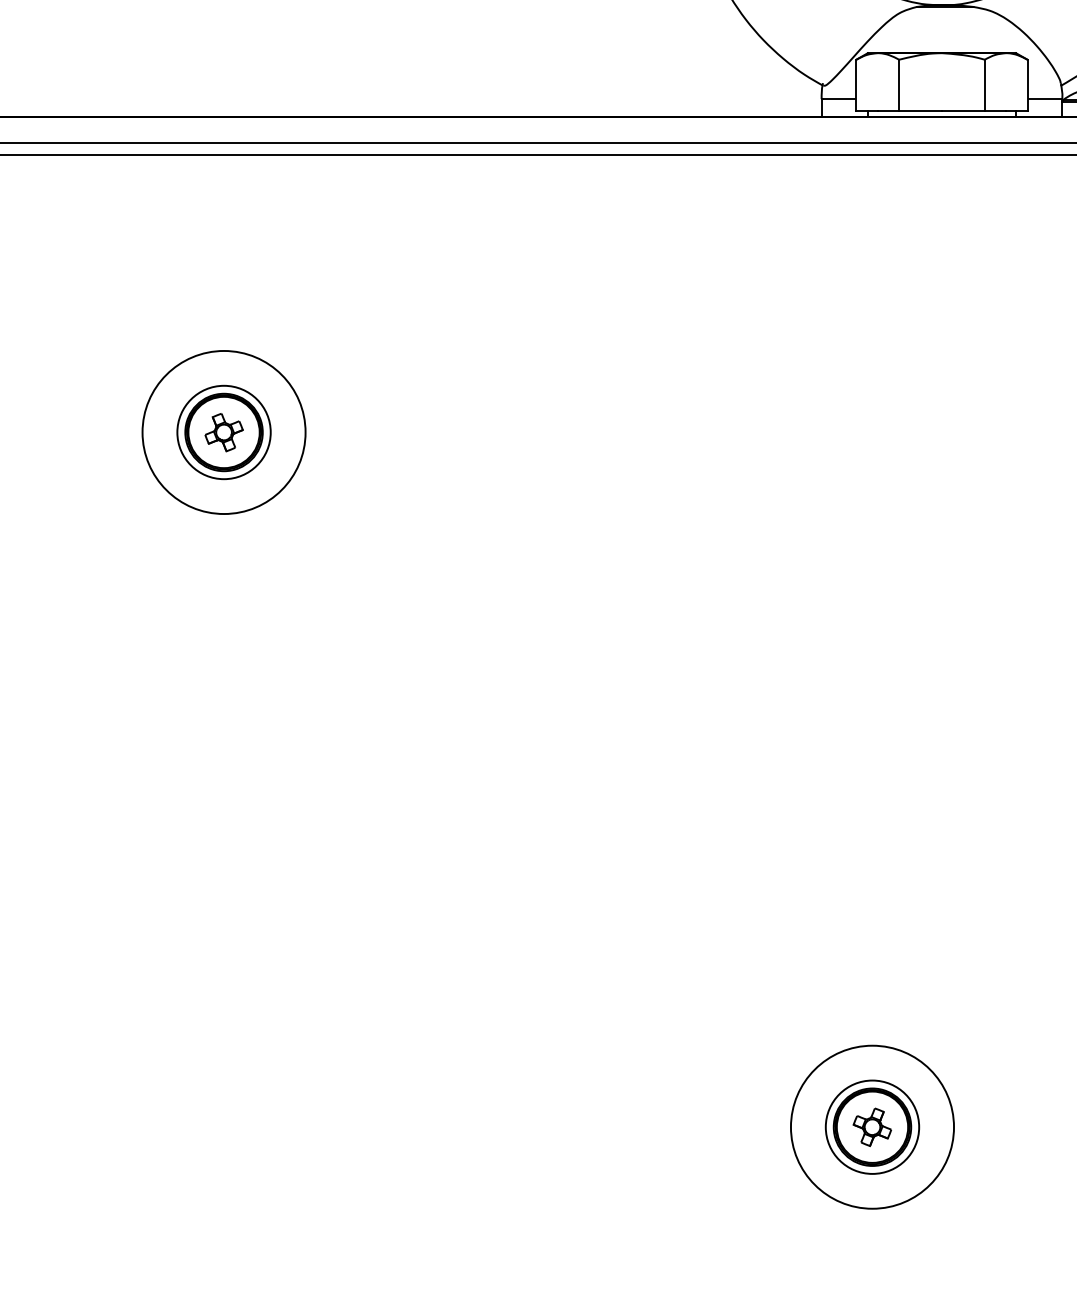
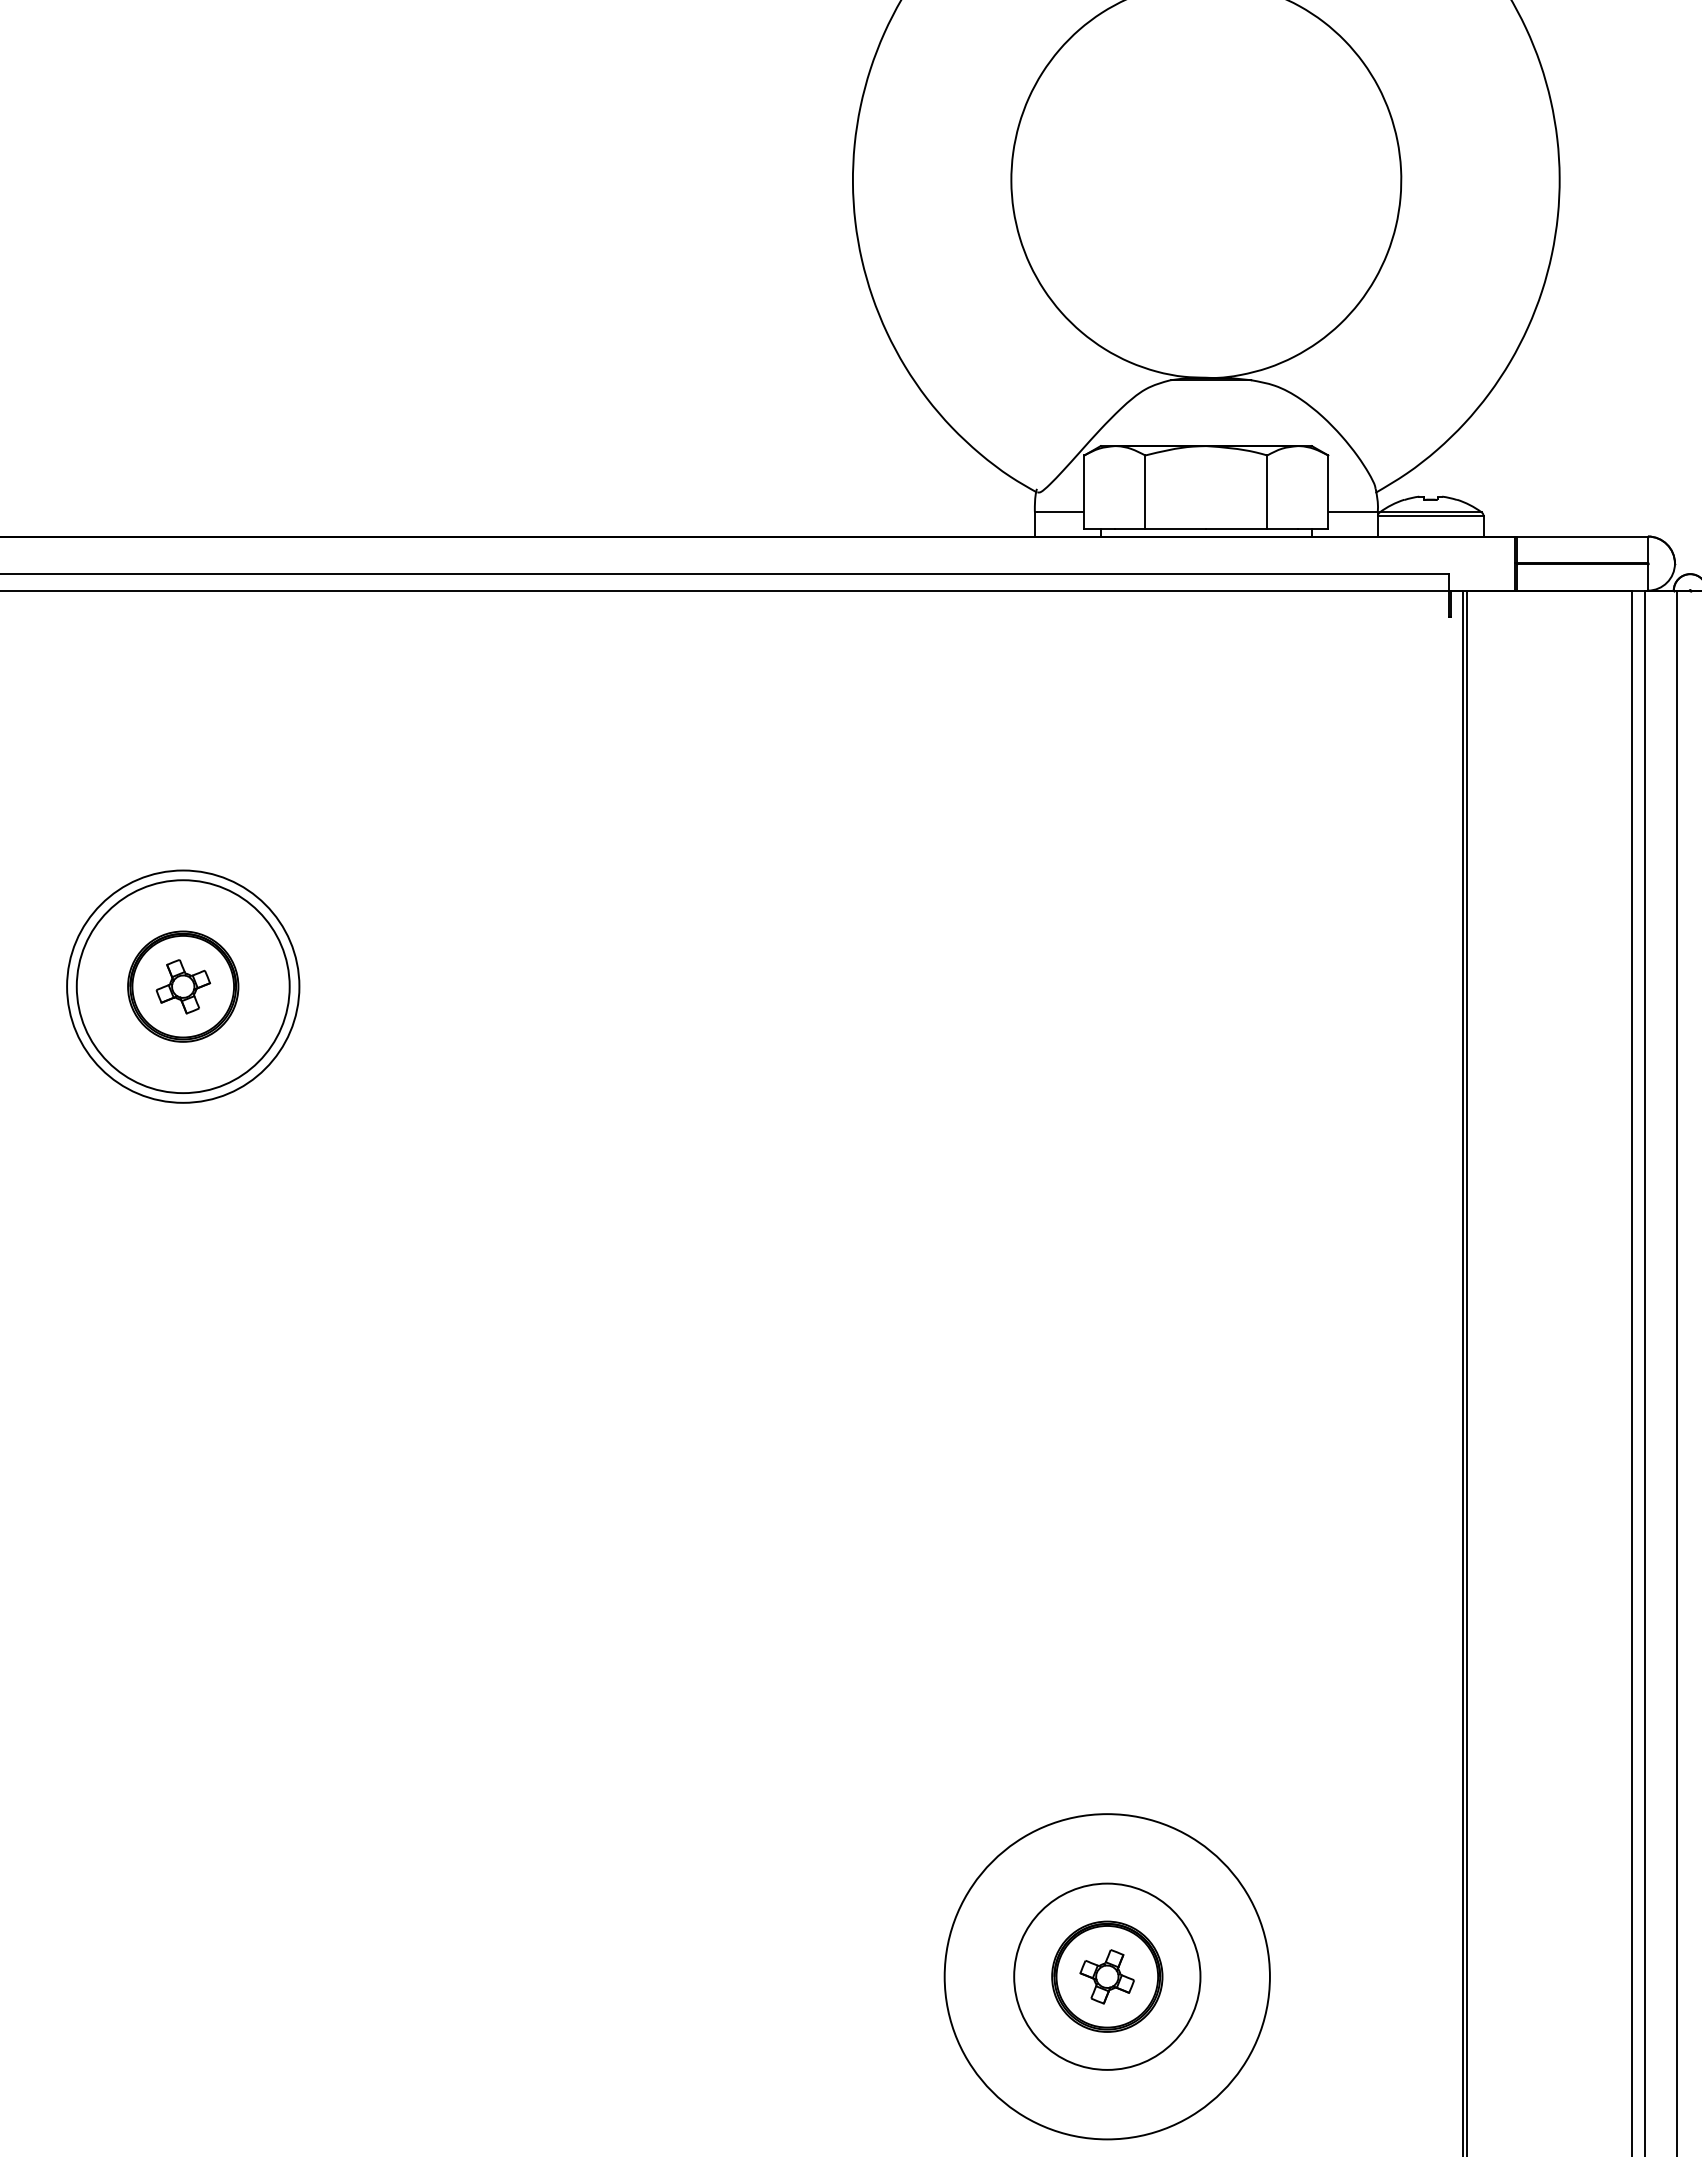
circle: (223, 432) -> (182, 986), size x1.6
circle: (871, 1127) -> (1106, 1976), size x1.4
circle: (872, 1127) -> (1107, 1976), size x1.4

